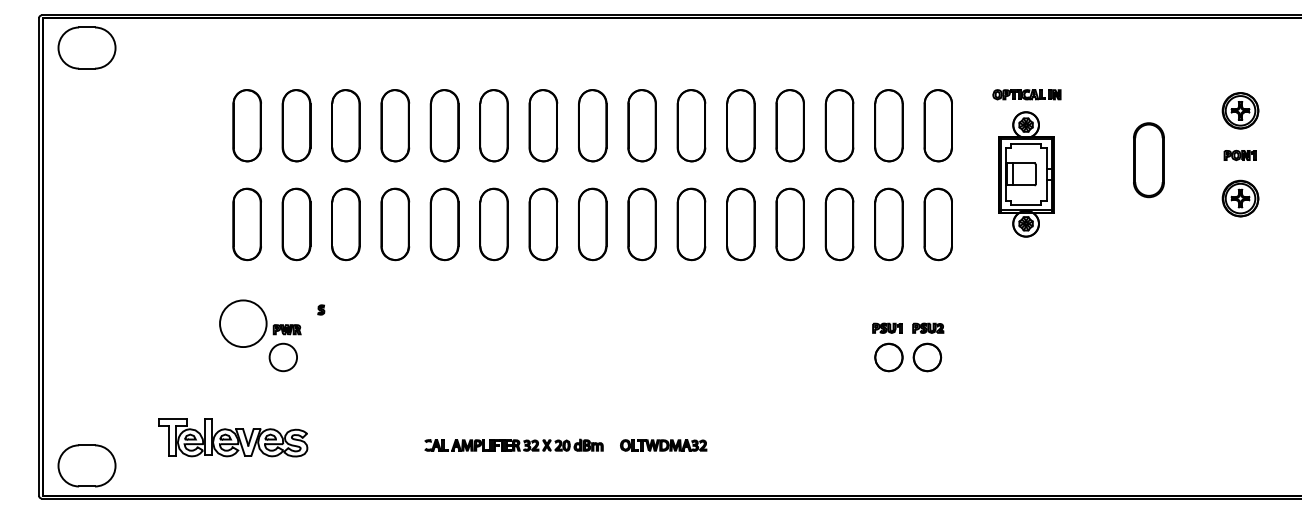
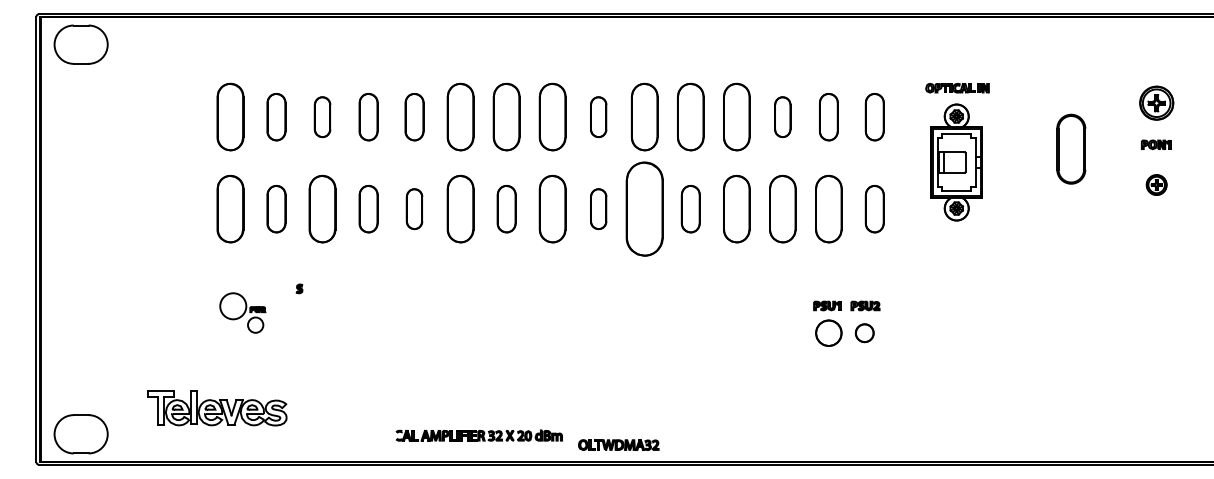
part: (296, 125) -> (276, 116), size x0.7
part: (345, 125) -> (322, 116), size x0.6
part: (395, 125) -> (368, 116), size x0.7
part: (444, 125) -> (414, 116), size x0.7
part: (641, 125) -> (598, 116), size x0.6
part: (839, 125) -> (782, 116), size x0.6
part: (888, 125) -> (828, 116), size x0.7
part: (937, 125) -> (874, 116), size x0.7
part: (1240, 198) -> (1156, 184), size x0.6
part: (296, 224) -> (276, 209), size x0.7
part: (395, 224) -> (368, 209), size x0.7
part: (444, 224) -> (414, 209), size x0.6
part: (543, 224) -> (506, 209), size x0.7
part: (641, 224) -> (598, 209), size x0.6
part: (691, 224) -> (644, 209), size x1.4
part: (740, 224) -> (690, 209), size x0.7
part: (937, 224) -> (874, 209), size x0.7
part: (260, 335) -> (242, 312), size x0.6
part: (927, 357) -> (864, 333), size x0.7
part: (513, 444) -> (478, 434), moved
part: (663, 445) -> (618, 445), moved

